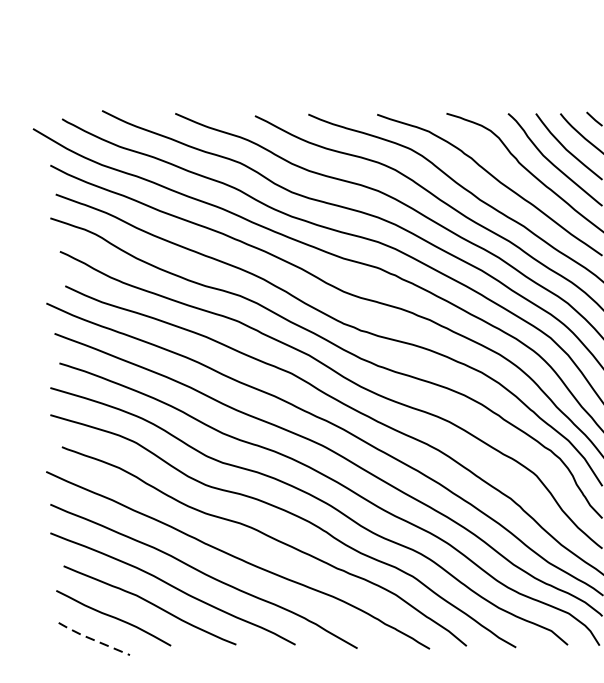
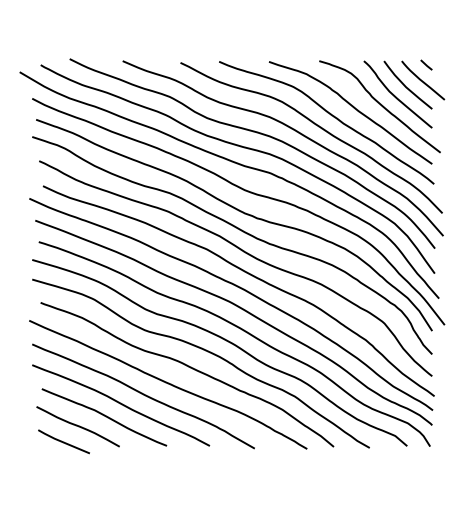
line: (92, 639) -> (62, 442), dashed -> solid

